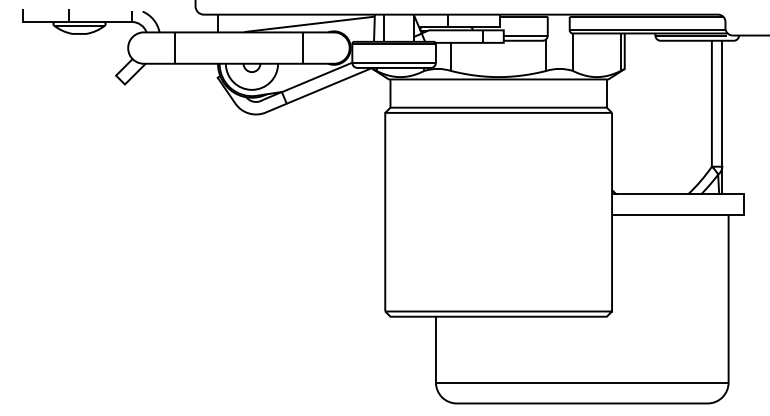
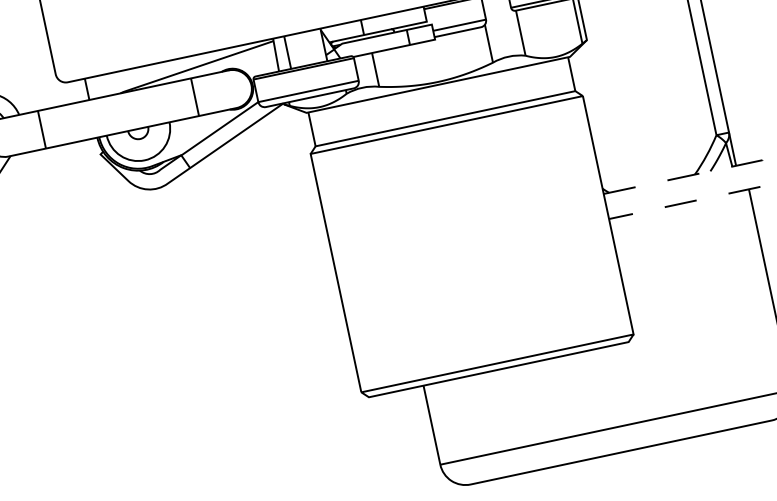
line: (744, 205) -> (765, 173), solid -> dashed

